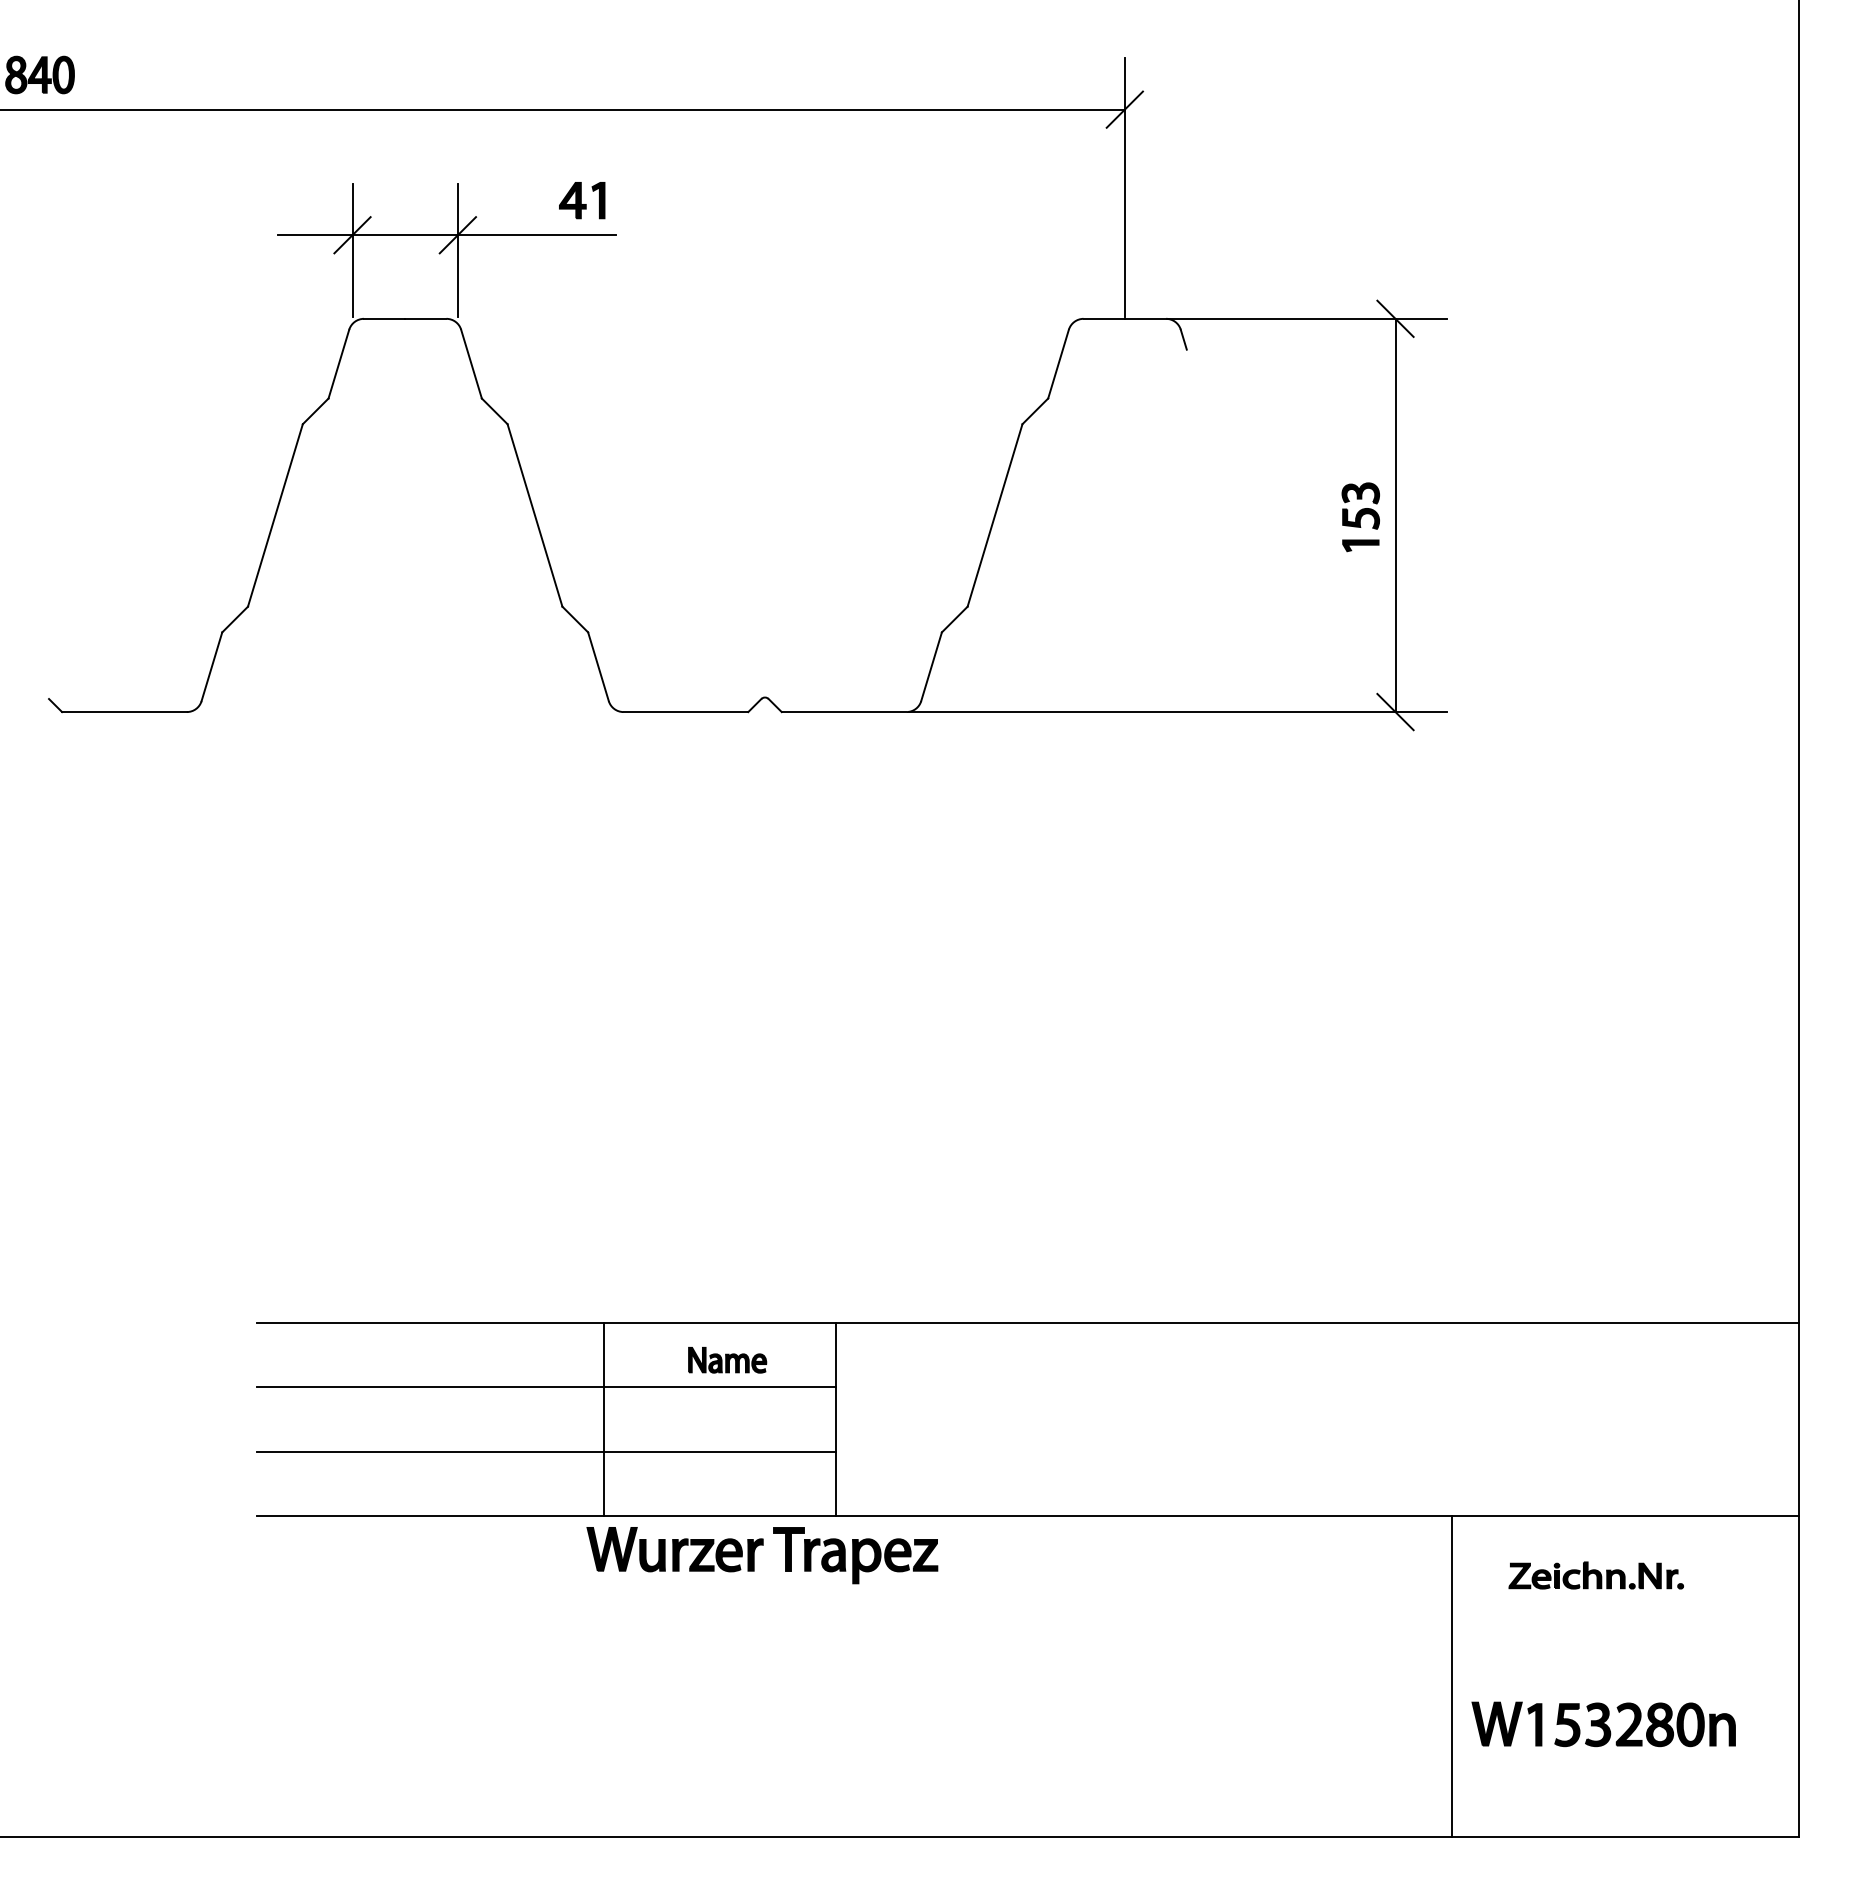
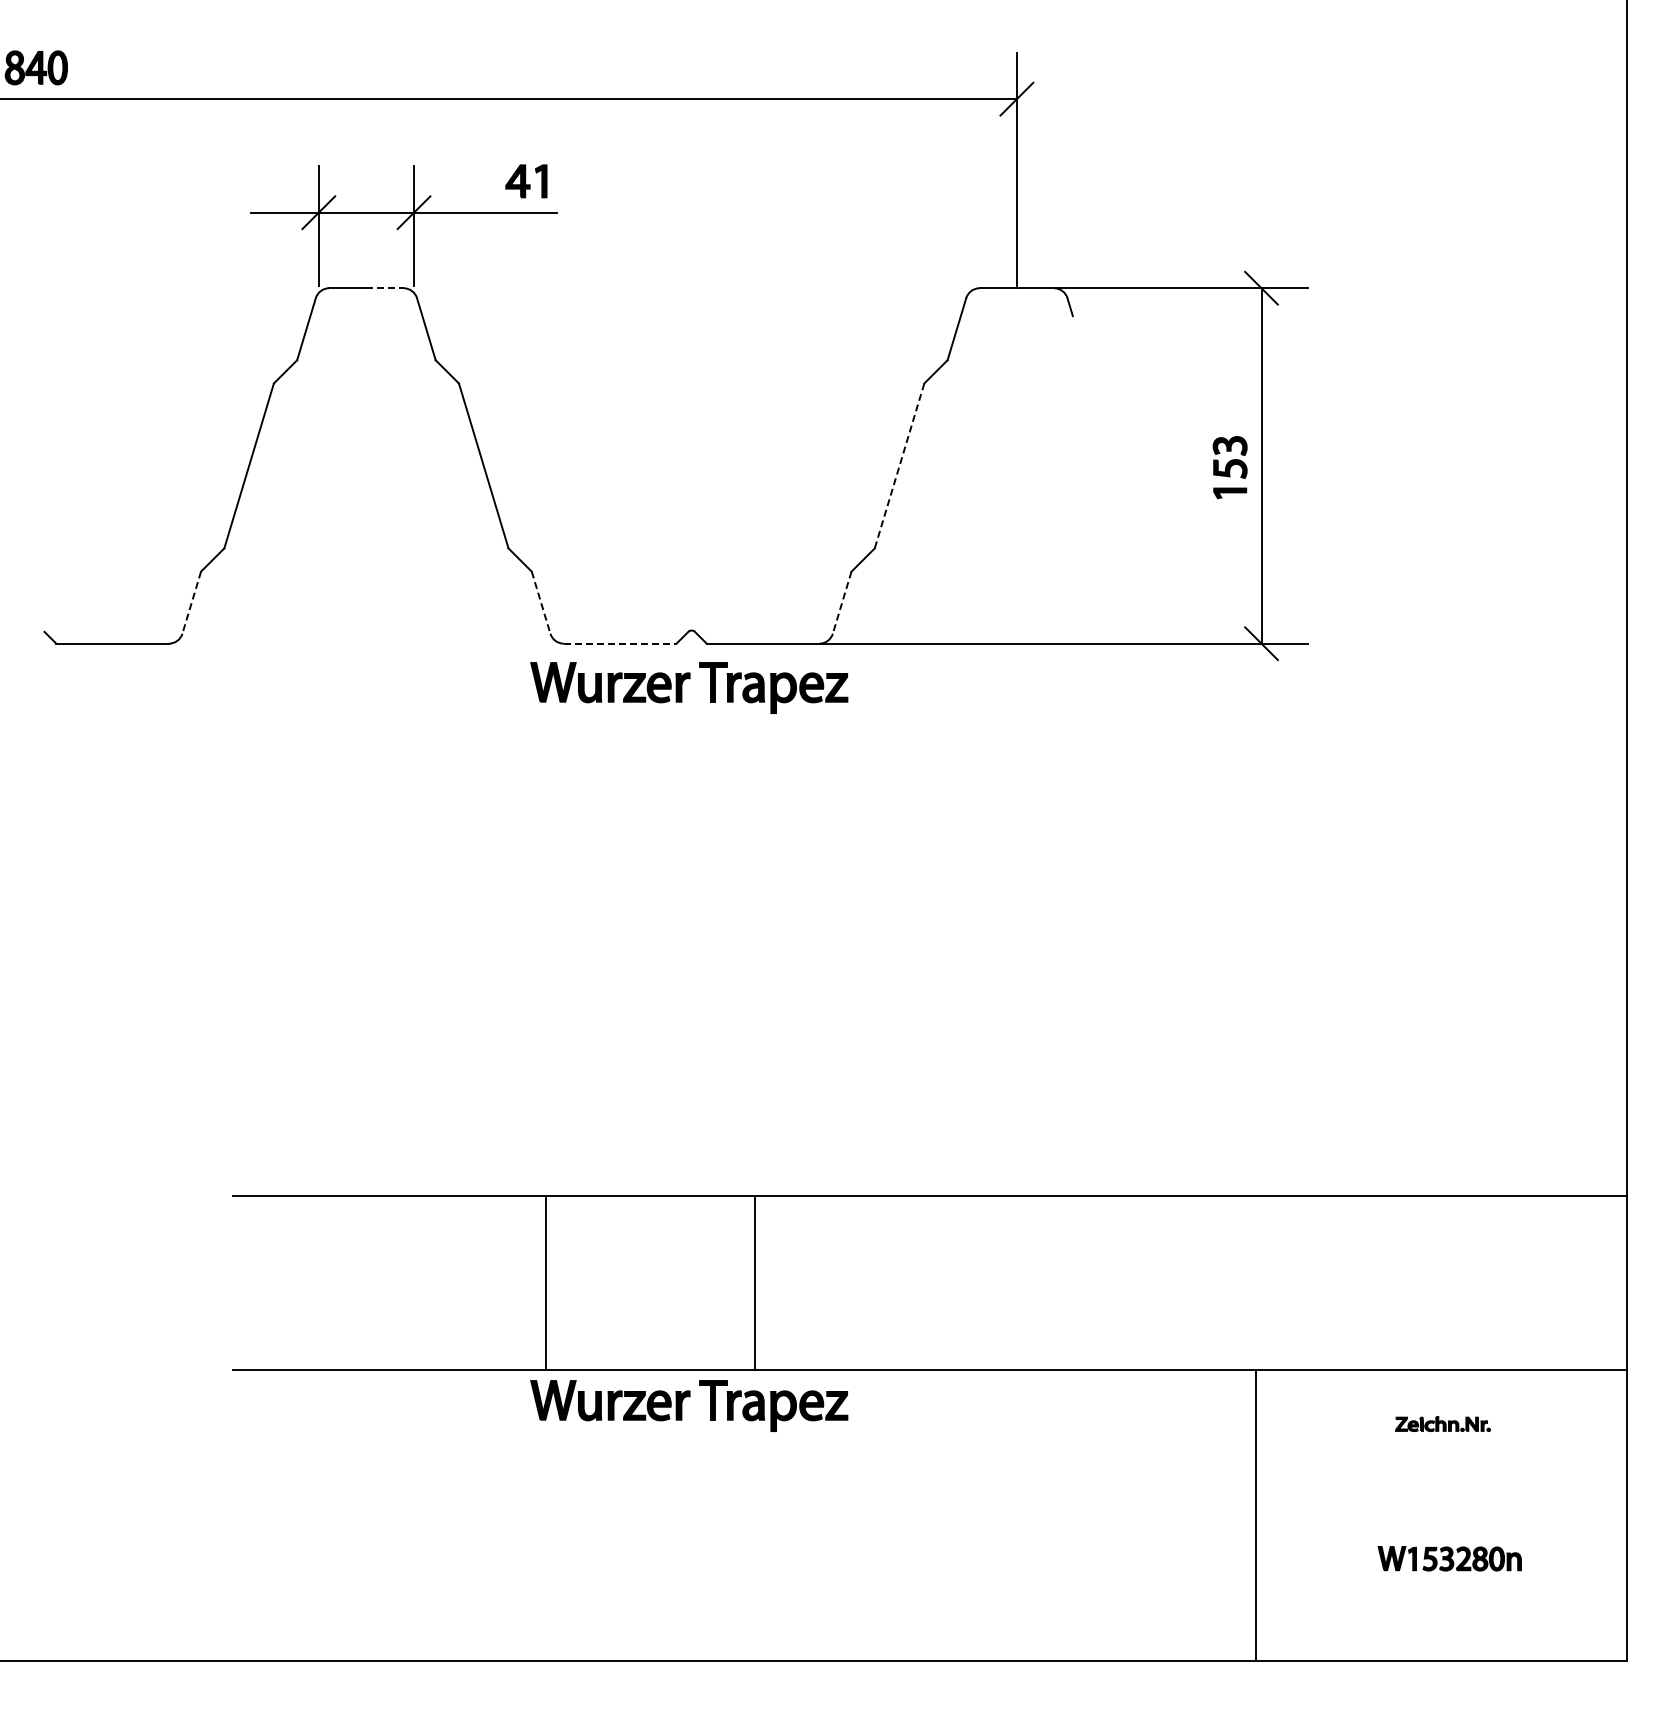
line: (426, 319) -> (385, 288), solid -> dashed
line: (994, 516) -> (899, 466), solid -> dashed
line: (211, 667) -> (191, 603), solid -> dashed
line: (598, 667) -> (541, 603), solid -> dashed
line: (931, 667) -> (842, 603), solid -> dashed
line: (686, 711) -> (620, 643), solid -> dashed
part: (754, 760) -> (682, 687), added
part: (727, 1360) -> (657, 1229), removed
line: (545, 1387) -> (493, 1254), removed
line: (545, 1452) -> (493, 1312), removed
part: (1595, 1574) -> (1442, 1423), size x0.6
line: (1451, 1676) -> (1255, 1515), moved
part: (1603, 1724) -> (1449, 1558), size x0.6

